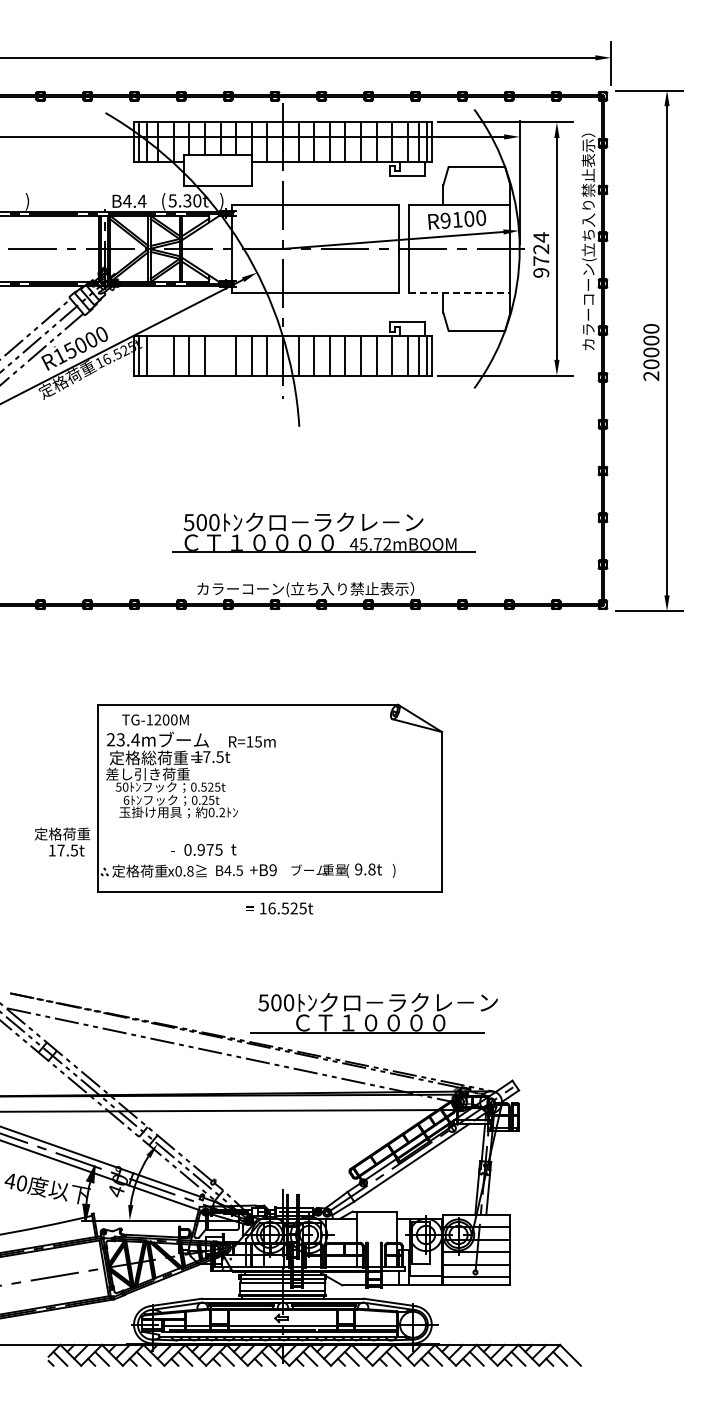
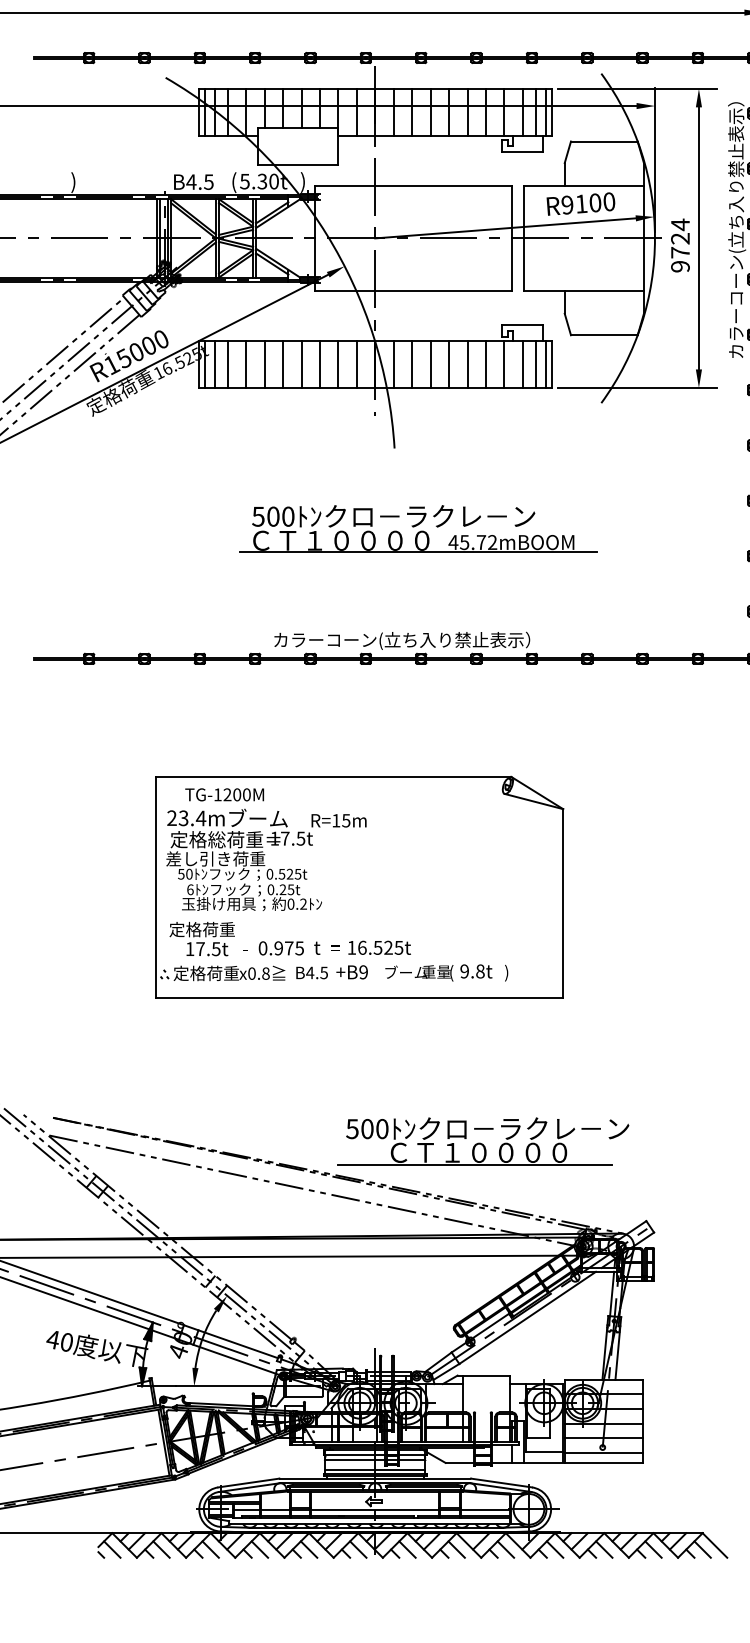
text: (141, 200) -> (208, 181), B4.4 -> B4.5
line: (459, 293) -> (583, 291), dashed -> solid
line: (158, 355) -> (228, 364), added
line: (220, 355) -> (301, 364), added
part: (323, 532) -> (417, 528), moved
text: (62, 841) -> (202, 938), moved
text: (279, 908) -> (371, 947), moved

